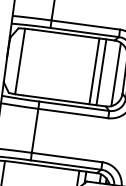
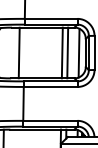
line: (19, 60) -> (18, 52), moved

